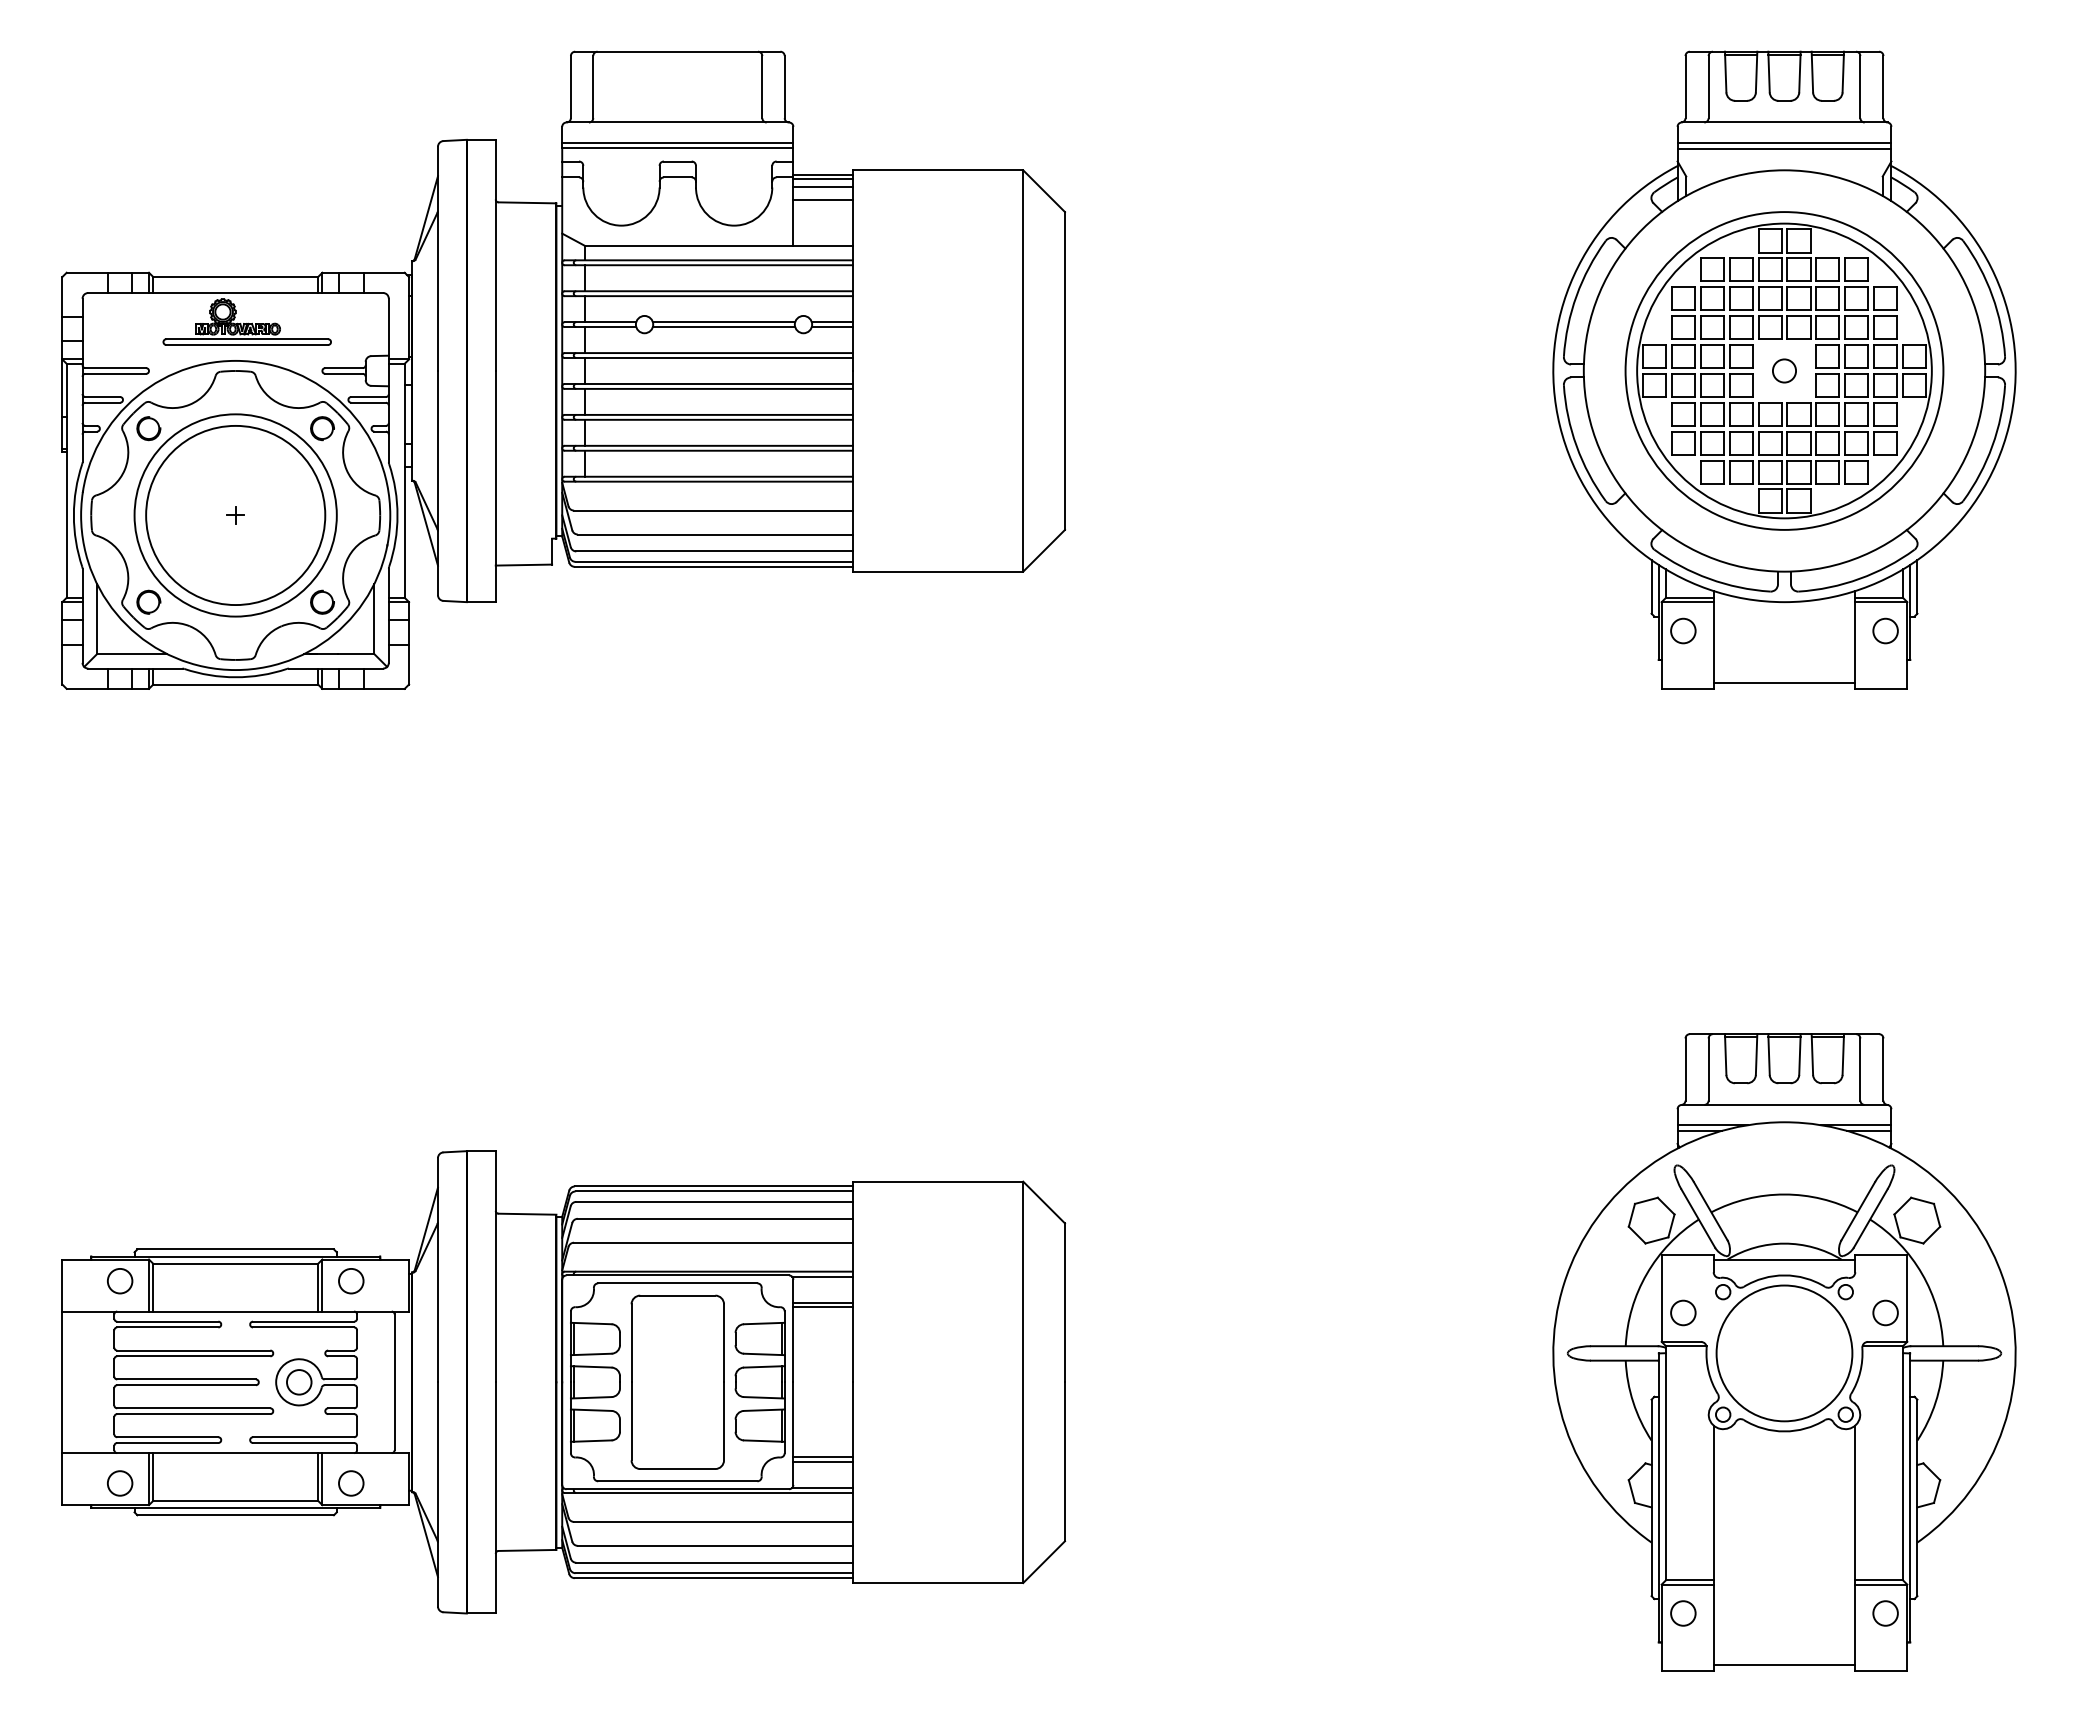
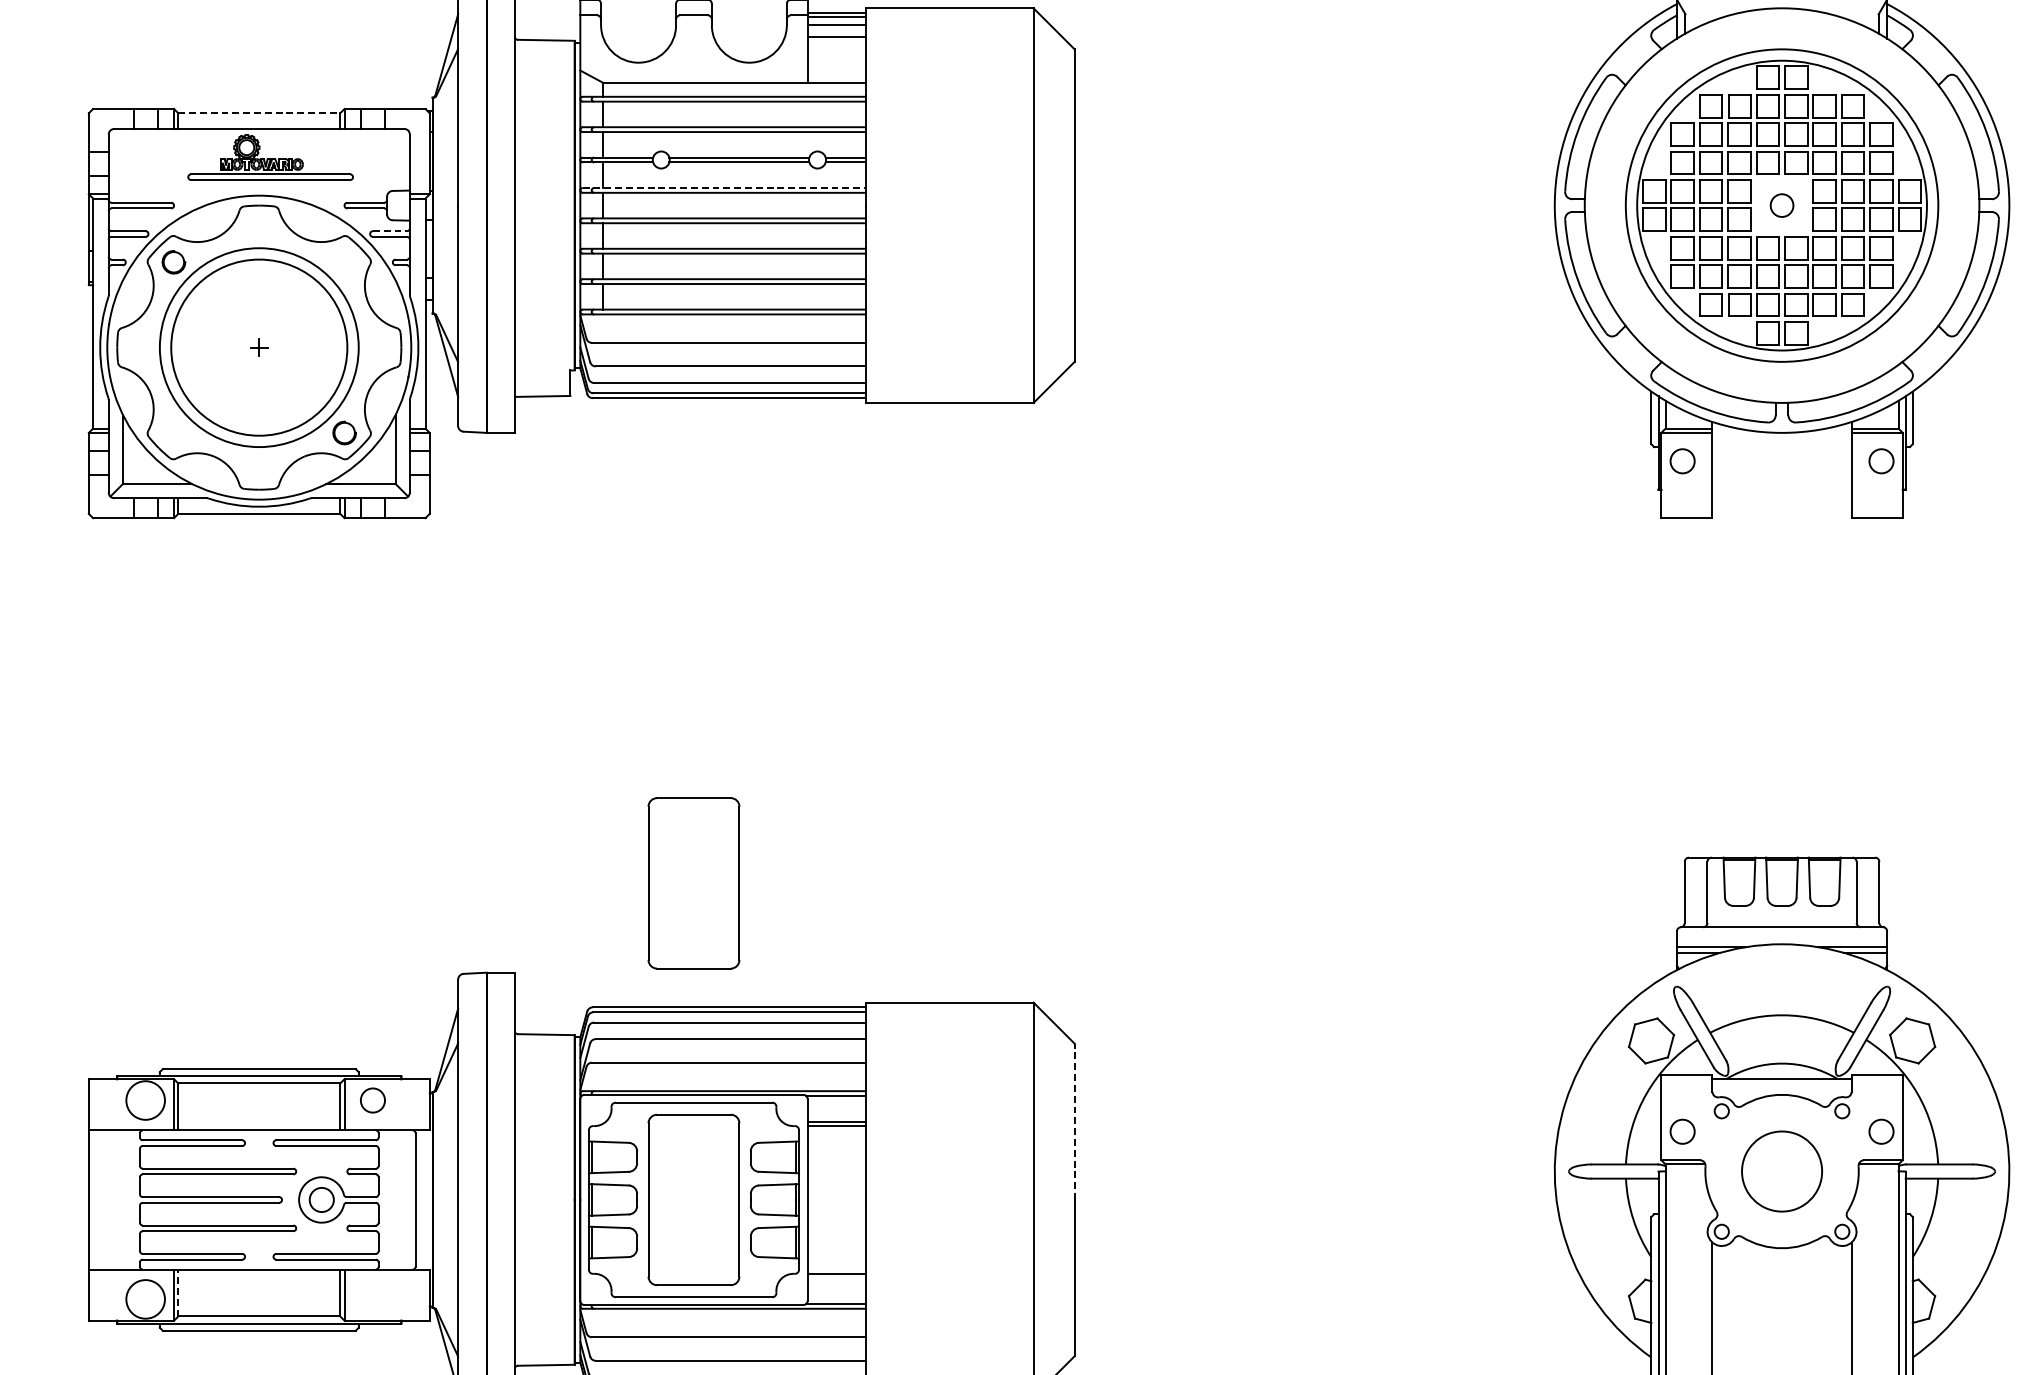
line: (236, 277) -> (260, 113), solid -> dashed
line: (708, 353) -> (724, 188), solid -> dashed
line: (369, 397) -> (390, 231), solid -> dashed
part: (322, 428) -> (344, 262), removed
part: (148, 601) -> (173, 432), removed
line: (1784, 682) -> (1782, 511), removed
part: (677, 1059) -> (693, 882), added
circle: (119, 1280) -> (145, 1099), size x1.6
line: (1065, 1302) -> (1075, 1121), solid -> dashed
circle: (1784, 1353) -> (1782, 1171), size x0.6
line: (822, 1462) -> (836, 1278), removed
line: (153, 1476) -> (178, 1292), solid -> dashed
circle: (119, 1483) -> (145, 1299), size x1.6
circle: (351, 1483) -> (373, 1299), removed

